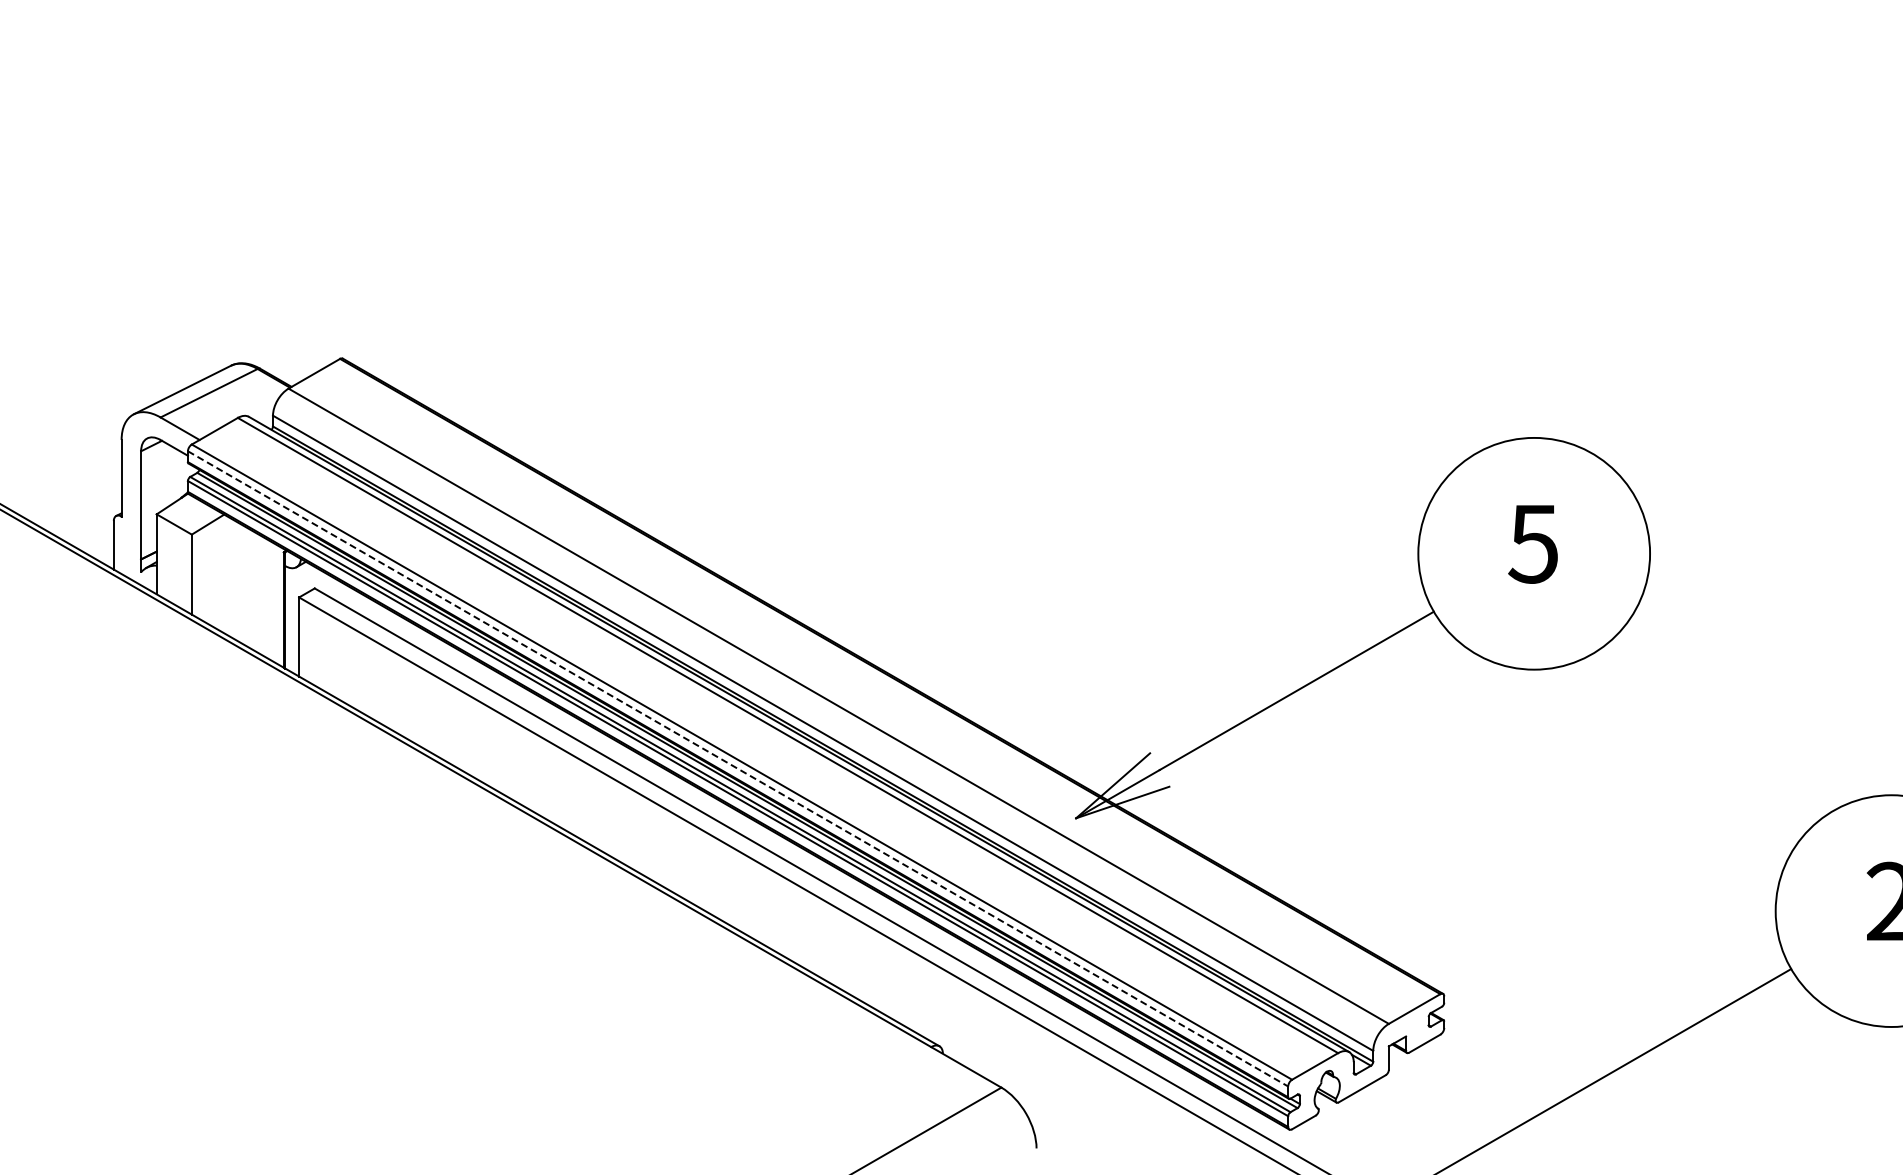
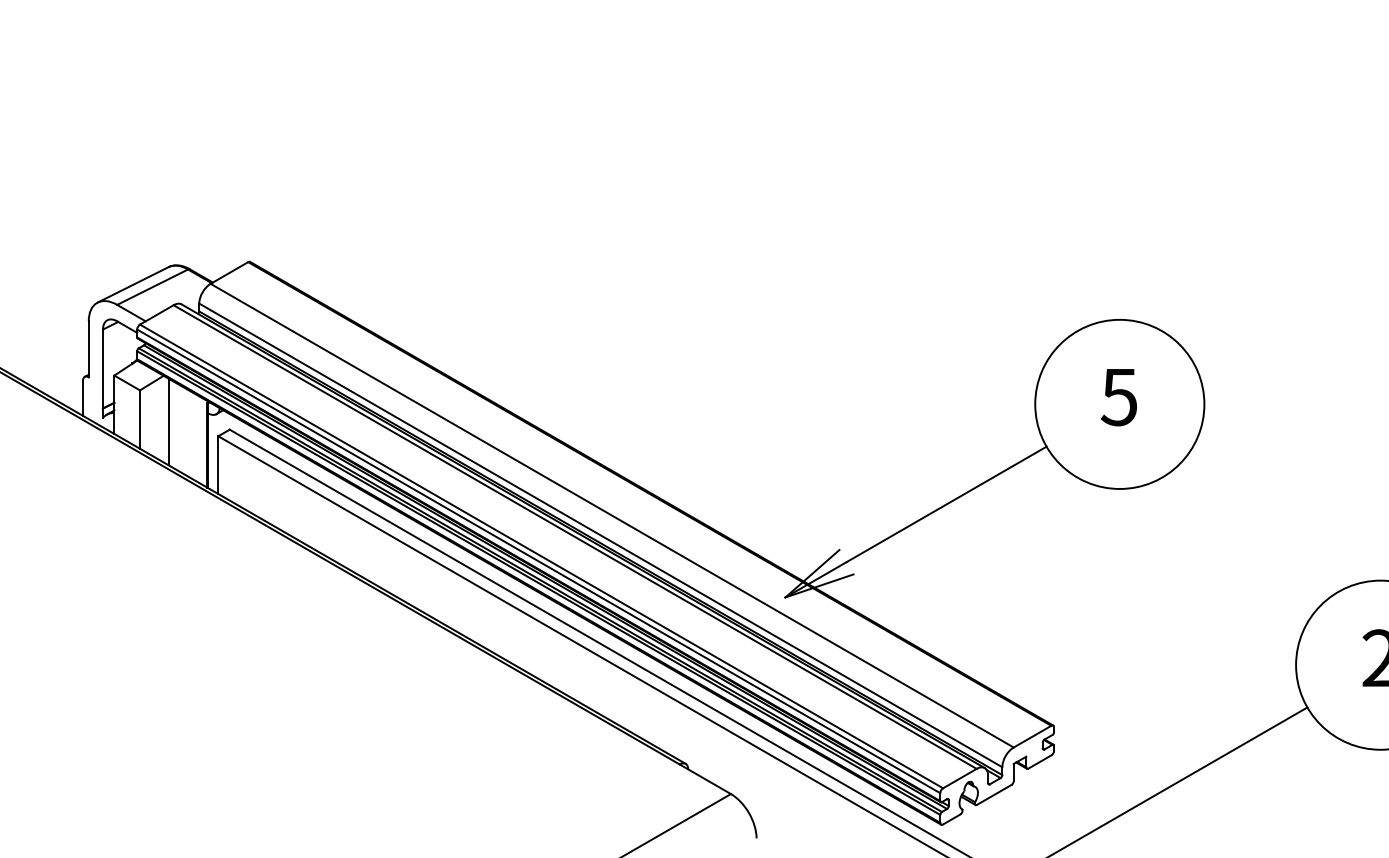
line: (230, 577) -> (168, 421), added
line: (738, 769) -> (539, 561), dashed -> solid

